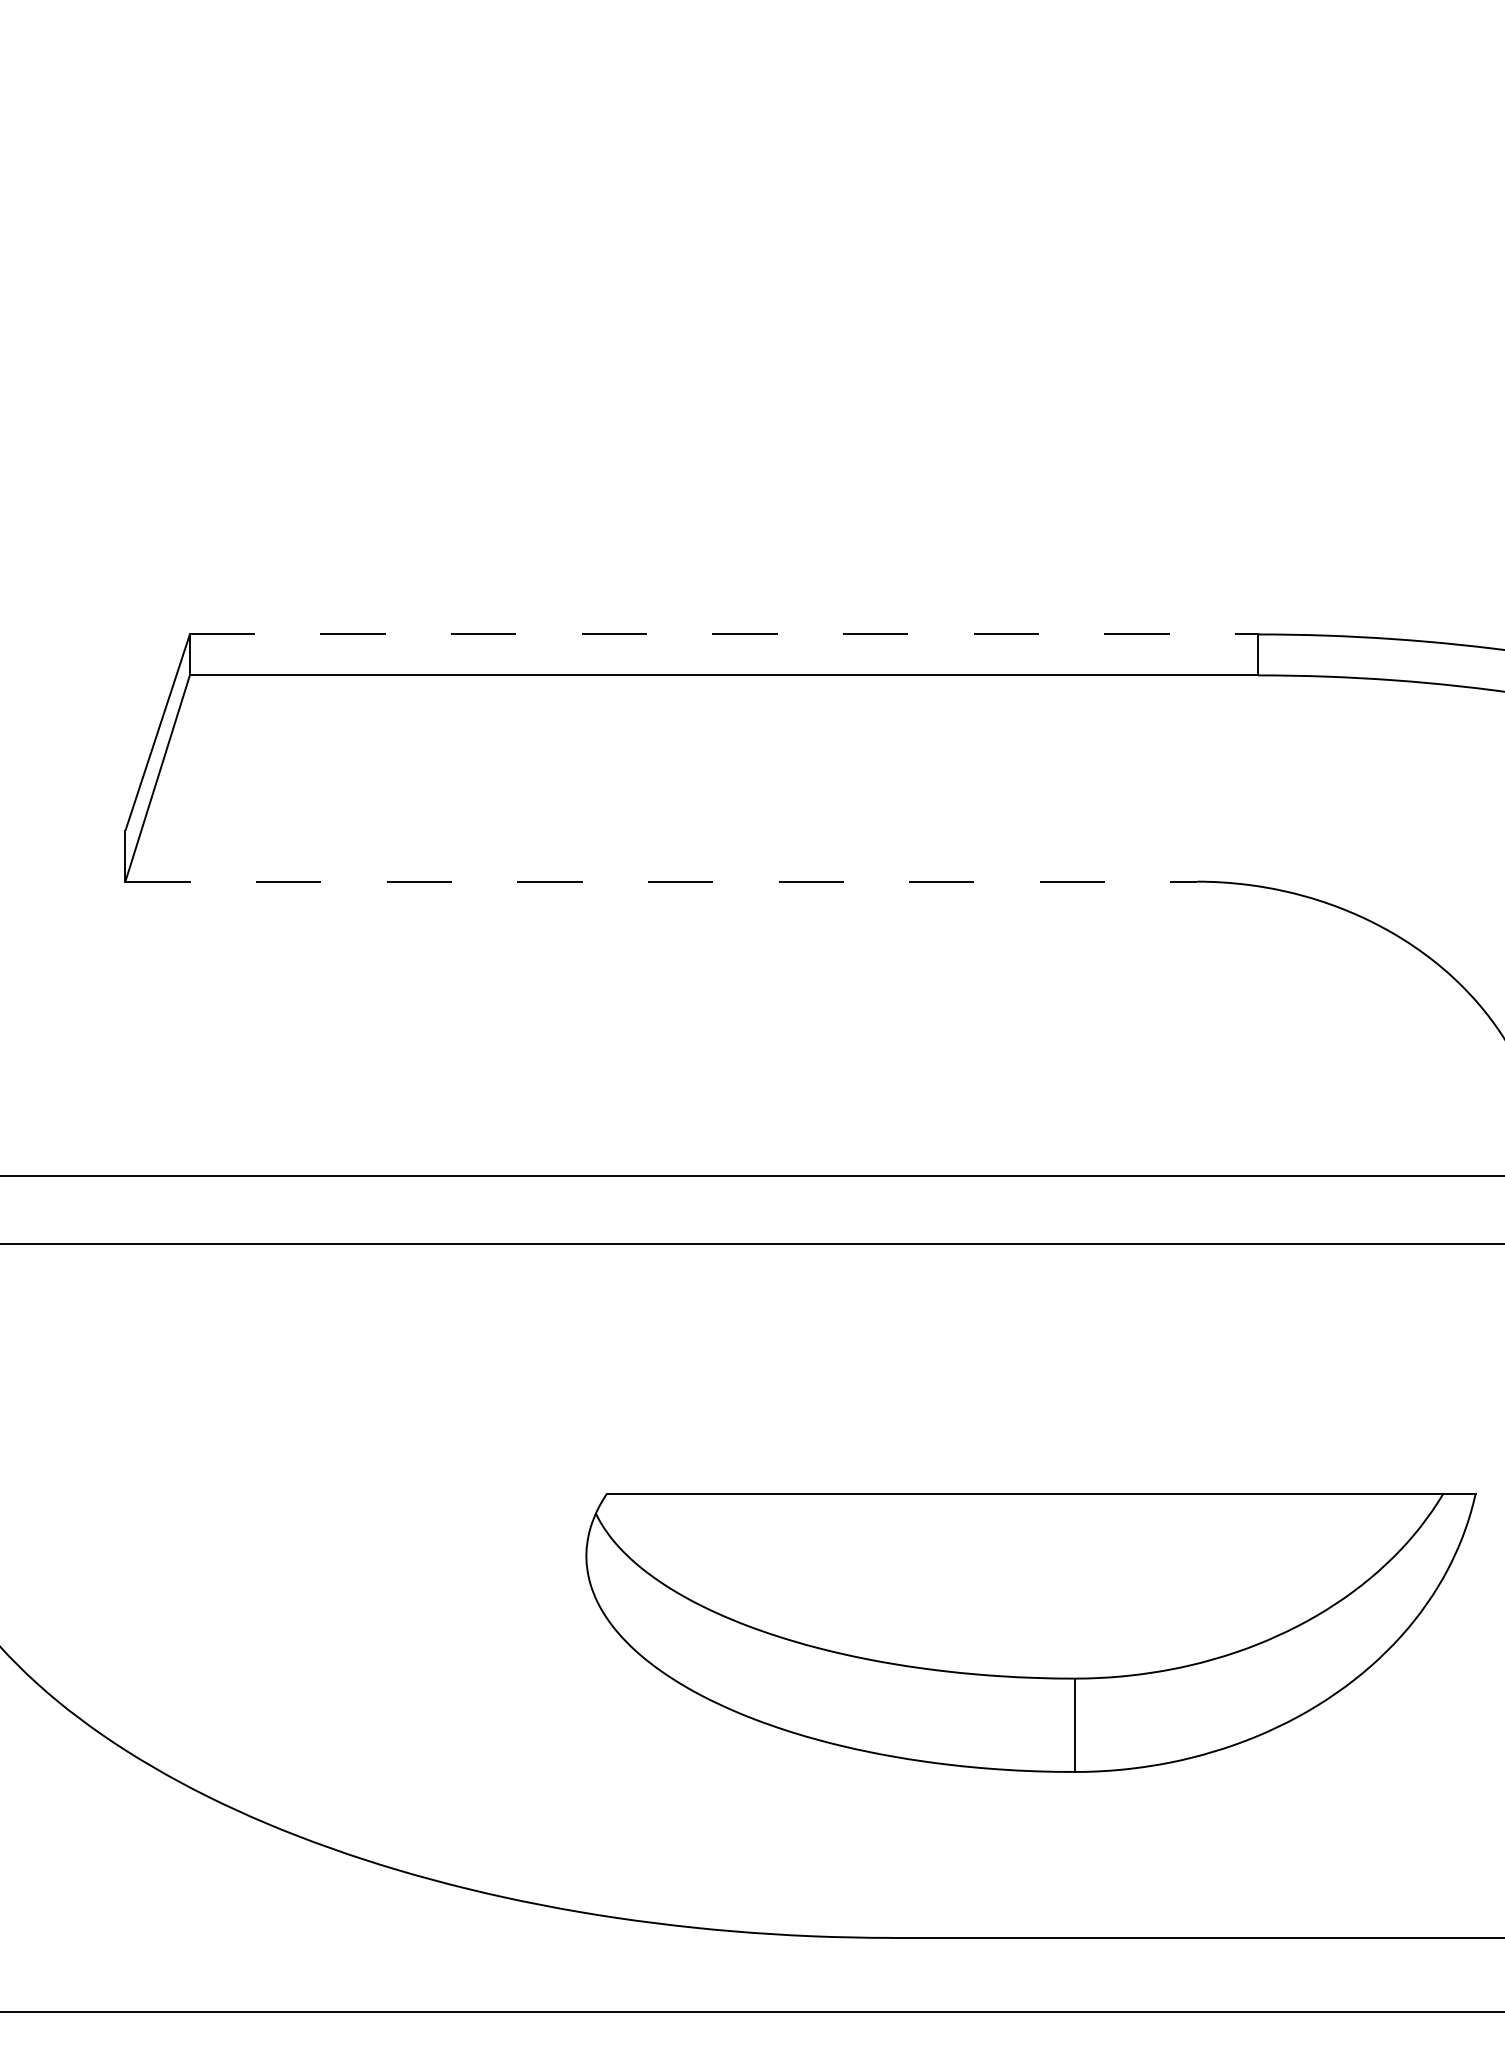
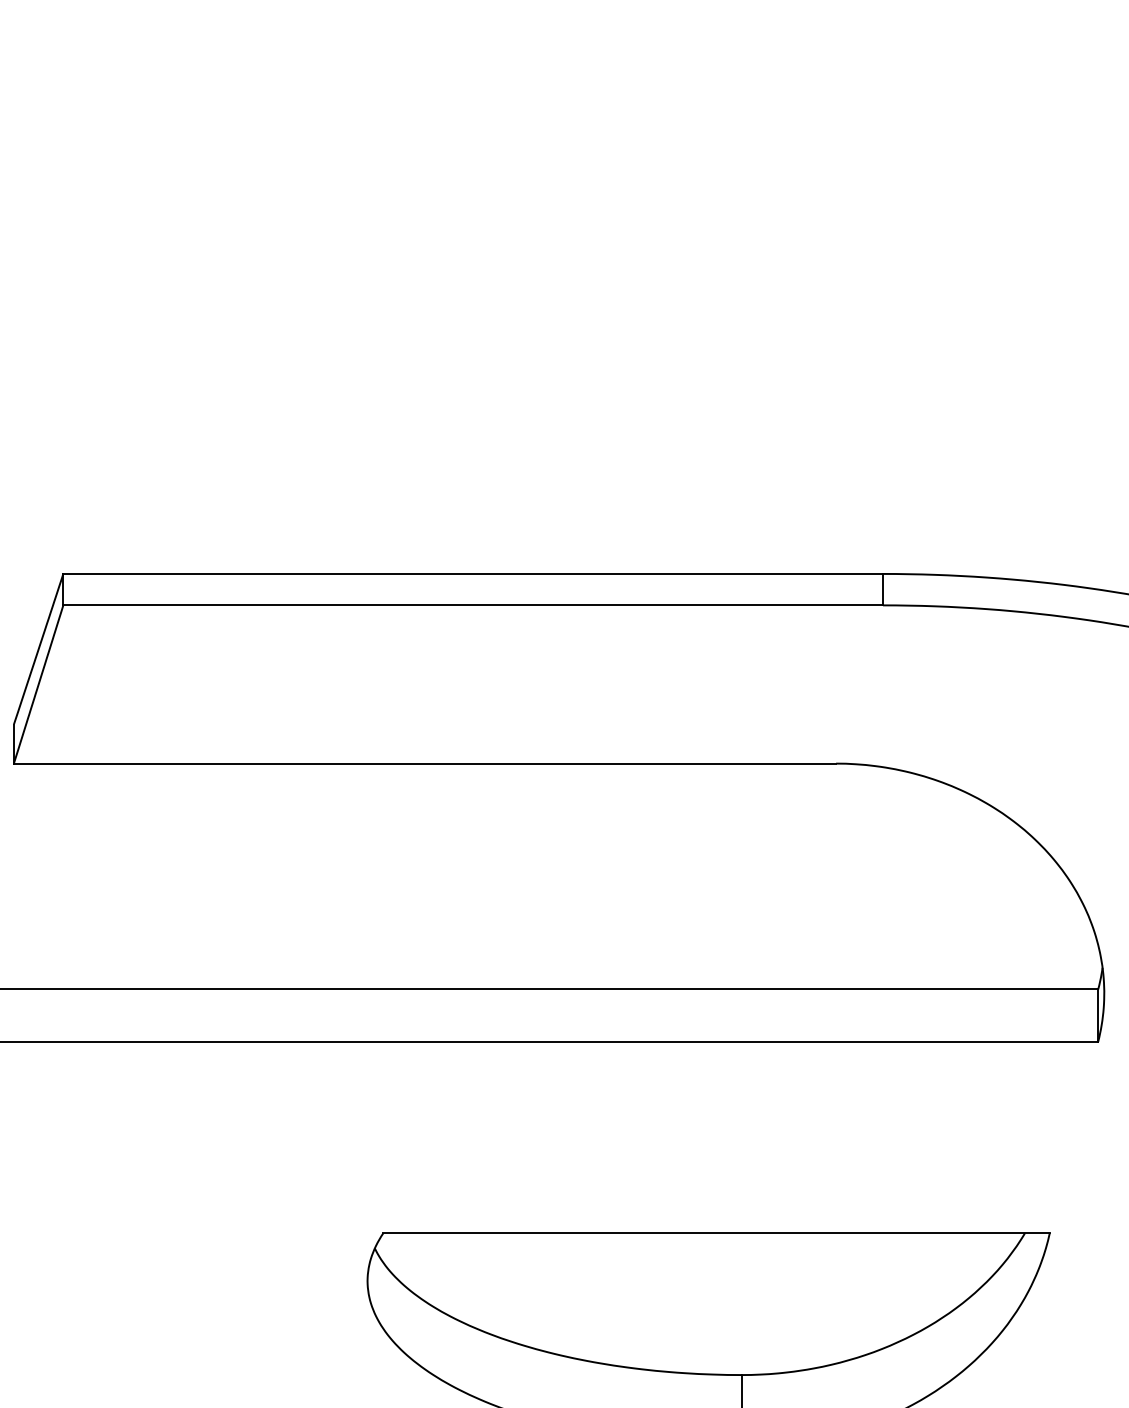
line: (724, 634) -> (473, 573), dashed -> solid
line: (661, 881) -> (425, 763), dashed -> solid

